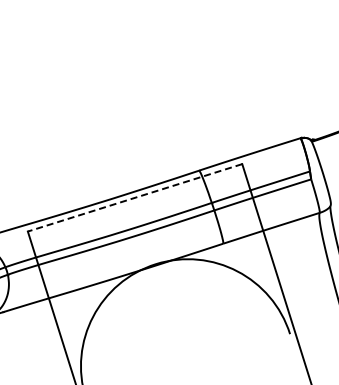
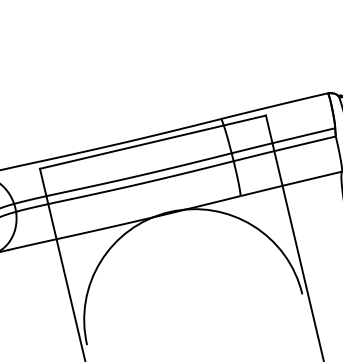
line: (134, 197) -> (152, 141), dashed -> solid

